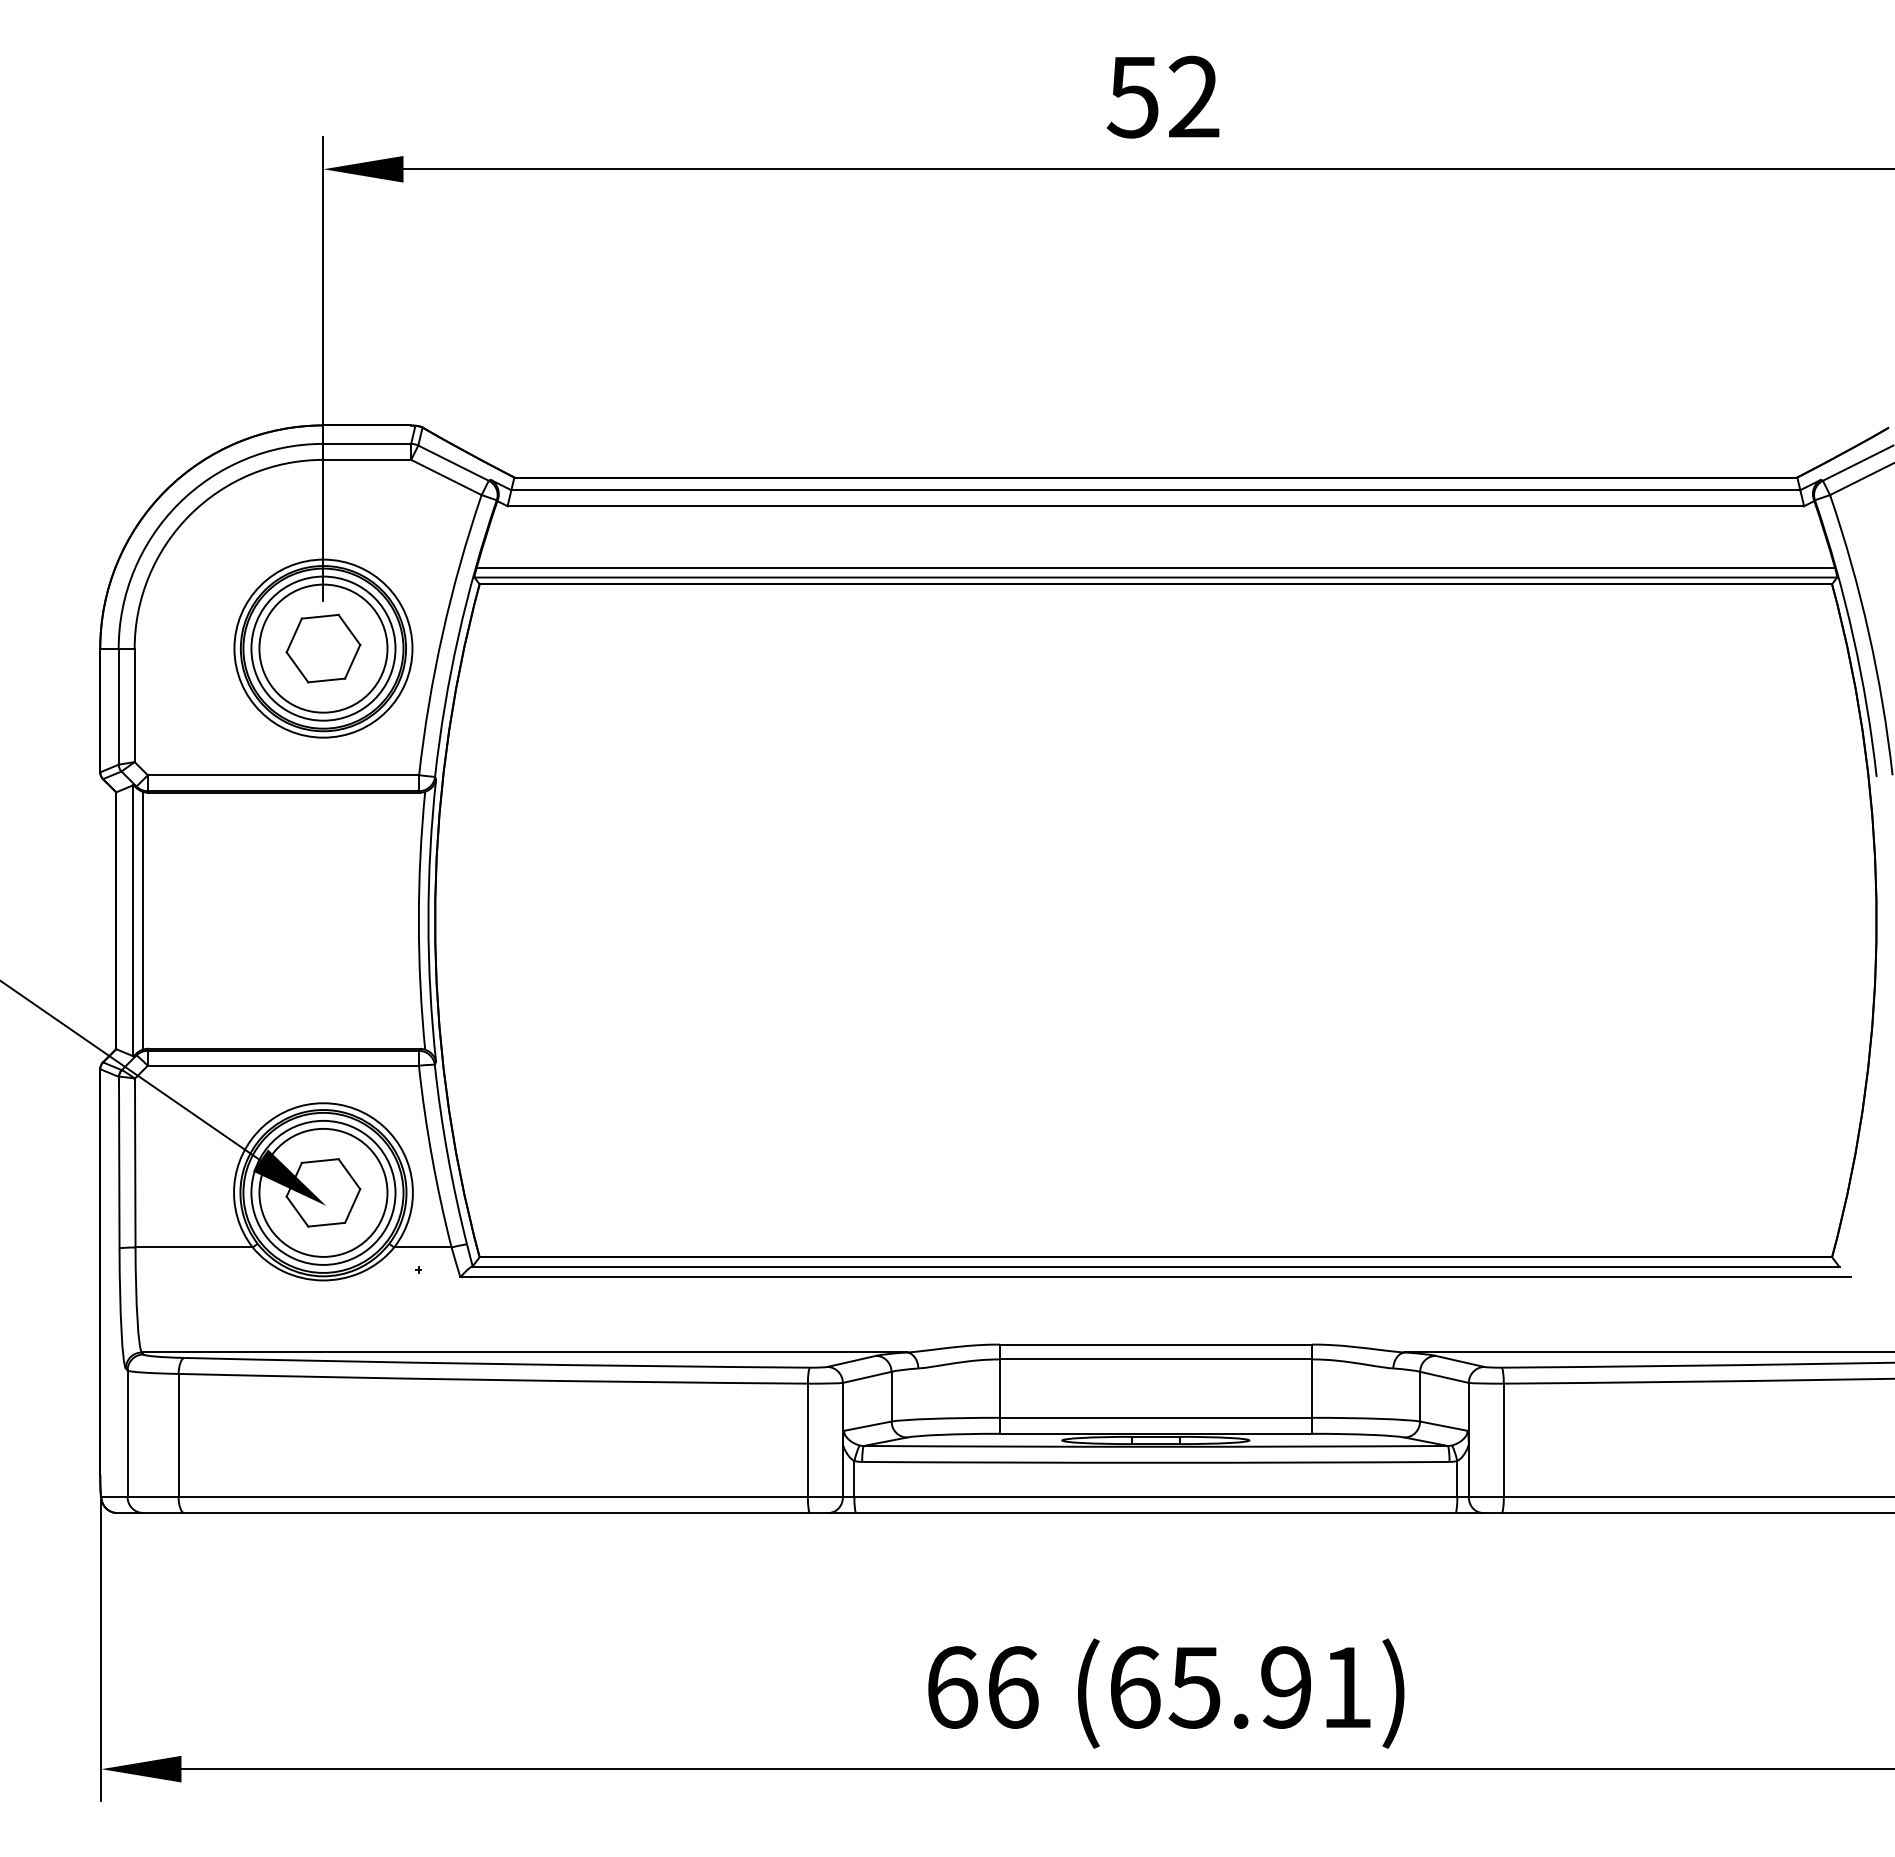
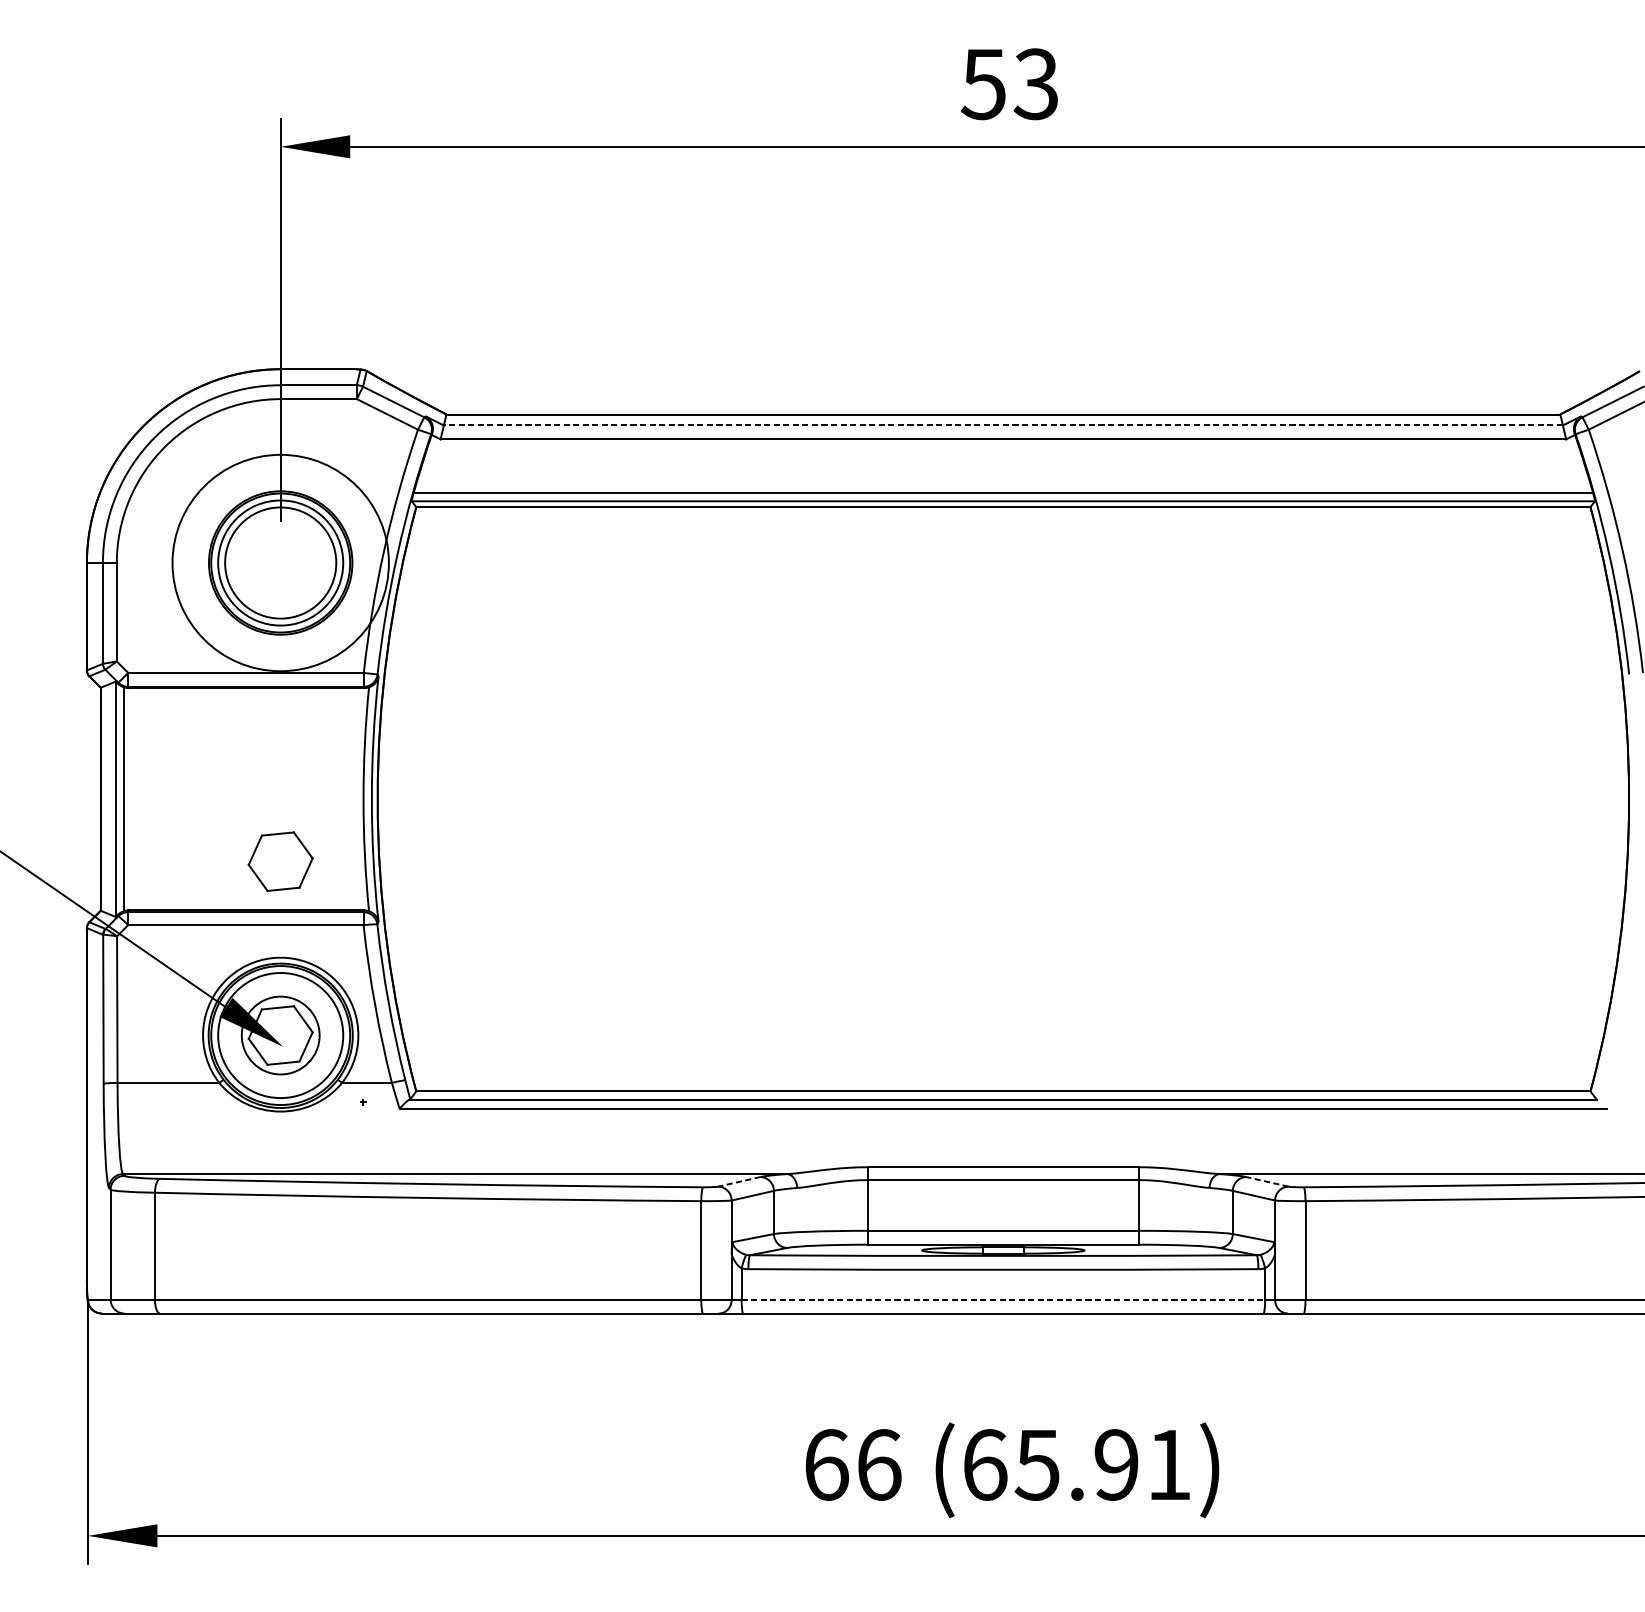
text: (1193, 97) -> (1036, 84), 52 -> 53
line: (1155, 490) -> (1003, 425), solid -> dashed
circle: (323, 648) -> (280, 562), size x1.4
part: (323, 648) -> (280, 861), moved
circle: (323, 1192) -> (280, 1035), size x0.7
line: (851, 1361) -> (739, 1181), solid -> dashed
line: (1459, 1361) -> (1267, 1181), solid -> dashed
line: (1156, 1497) -> (1003, 1300), solid -> dashed

